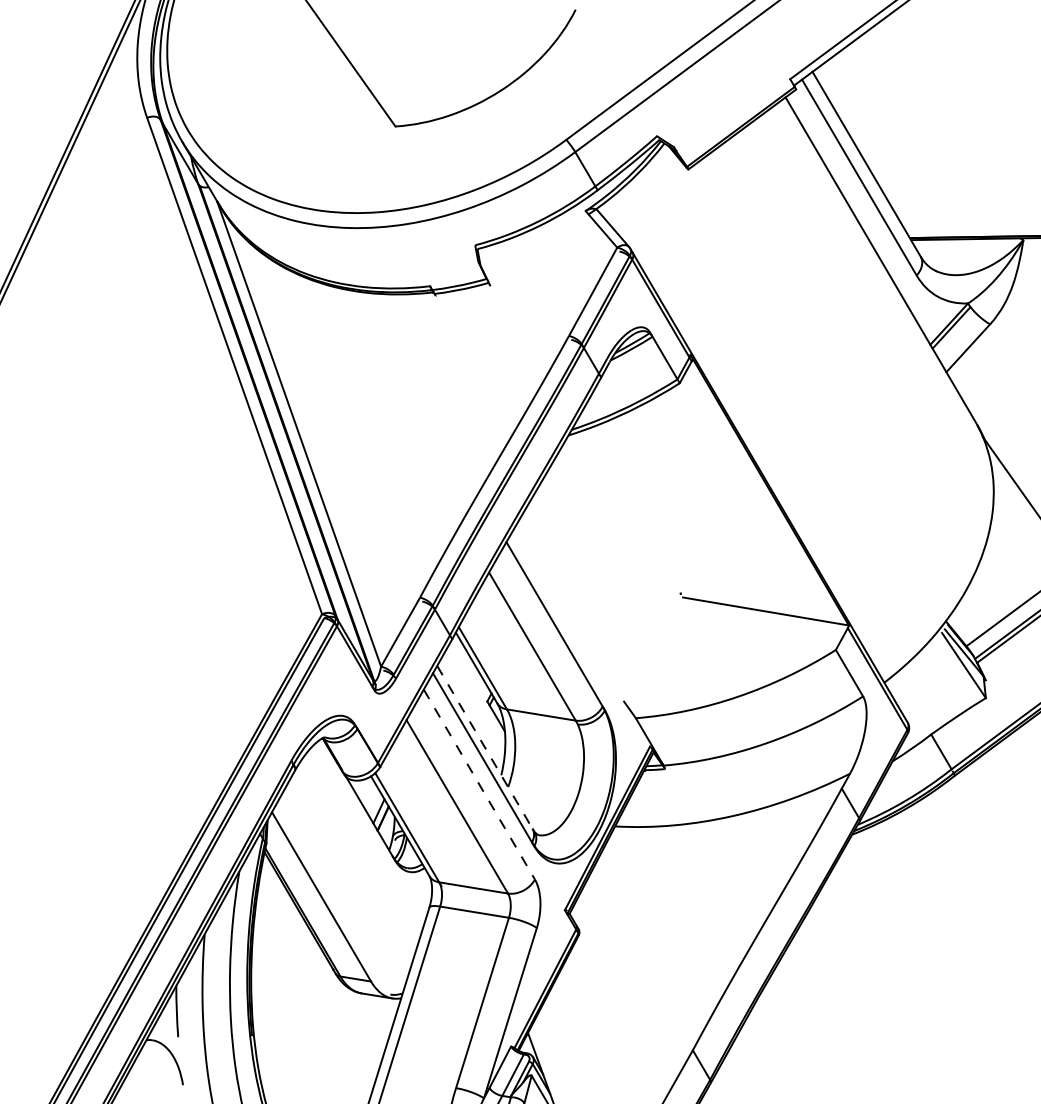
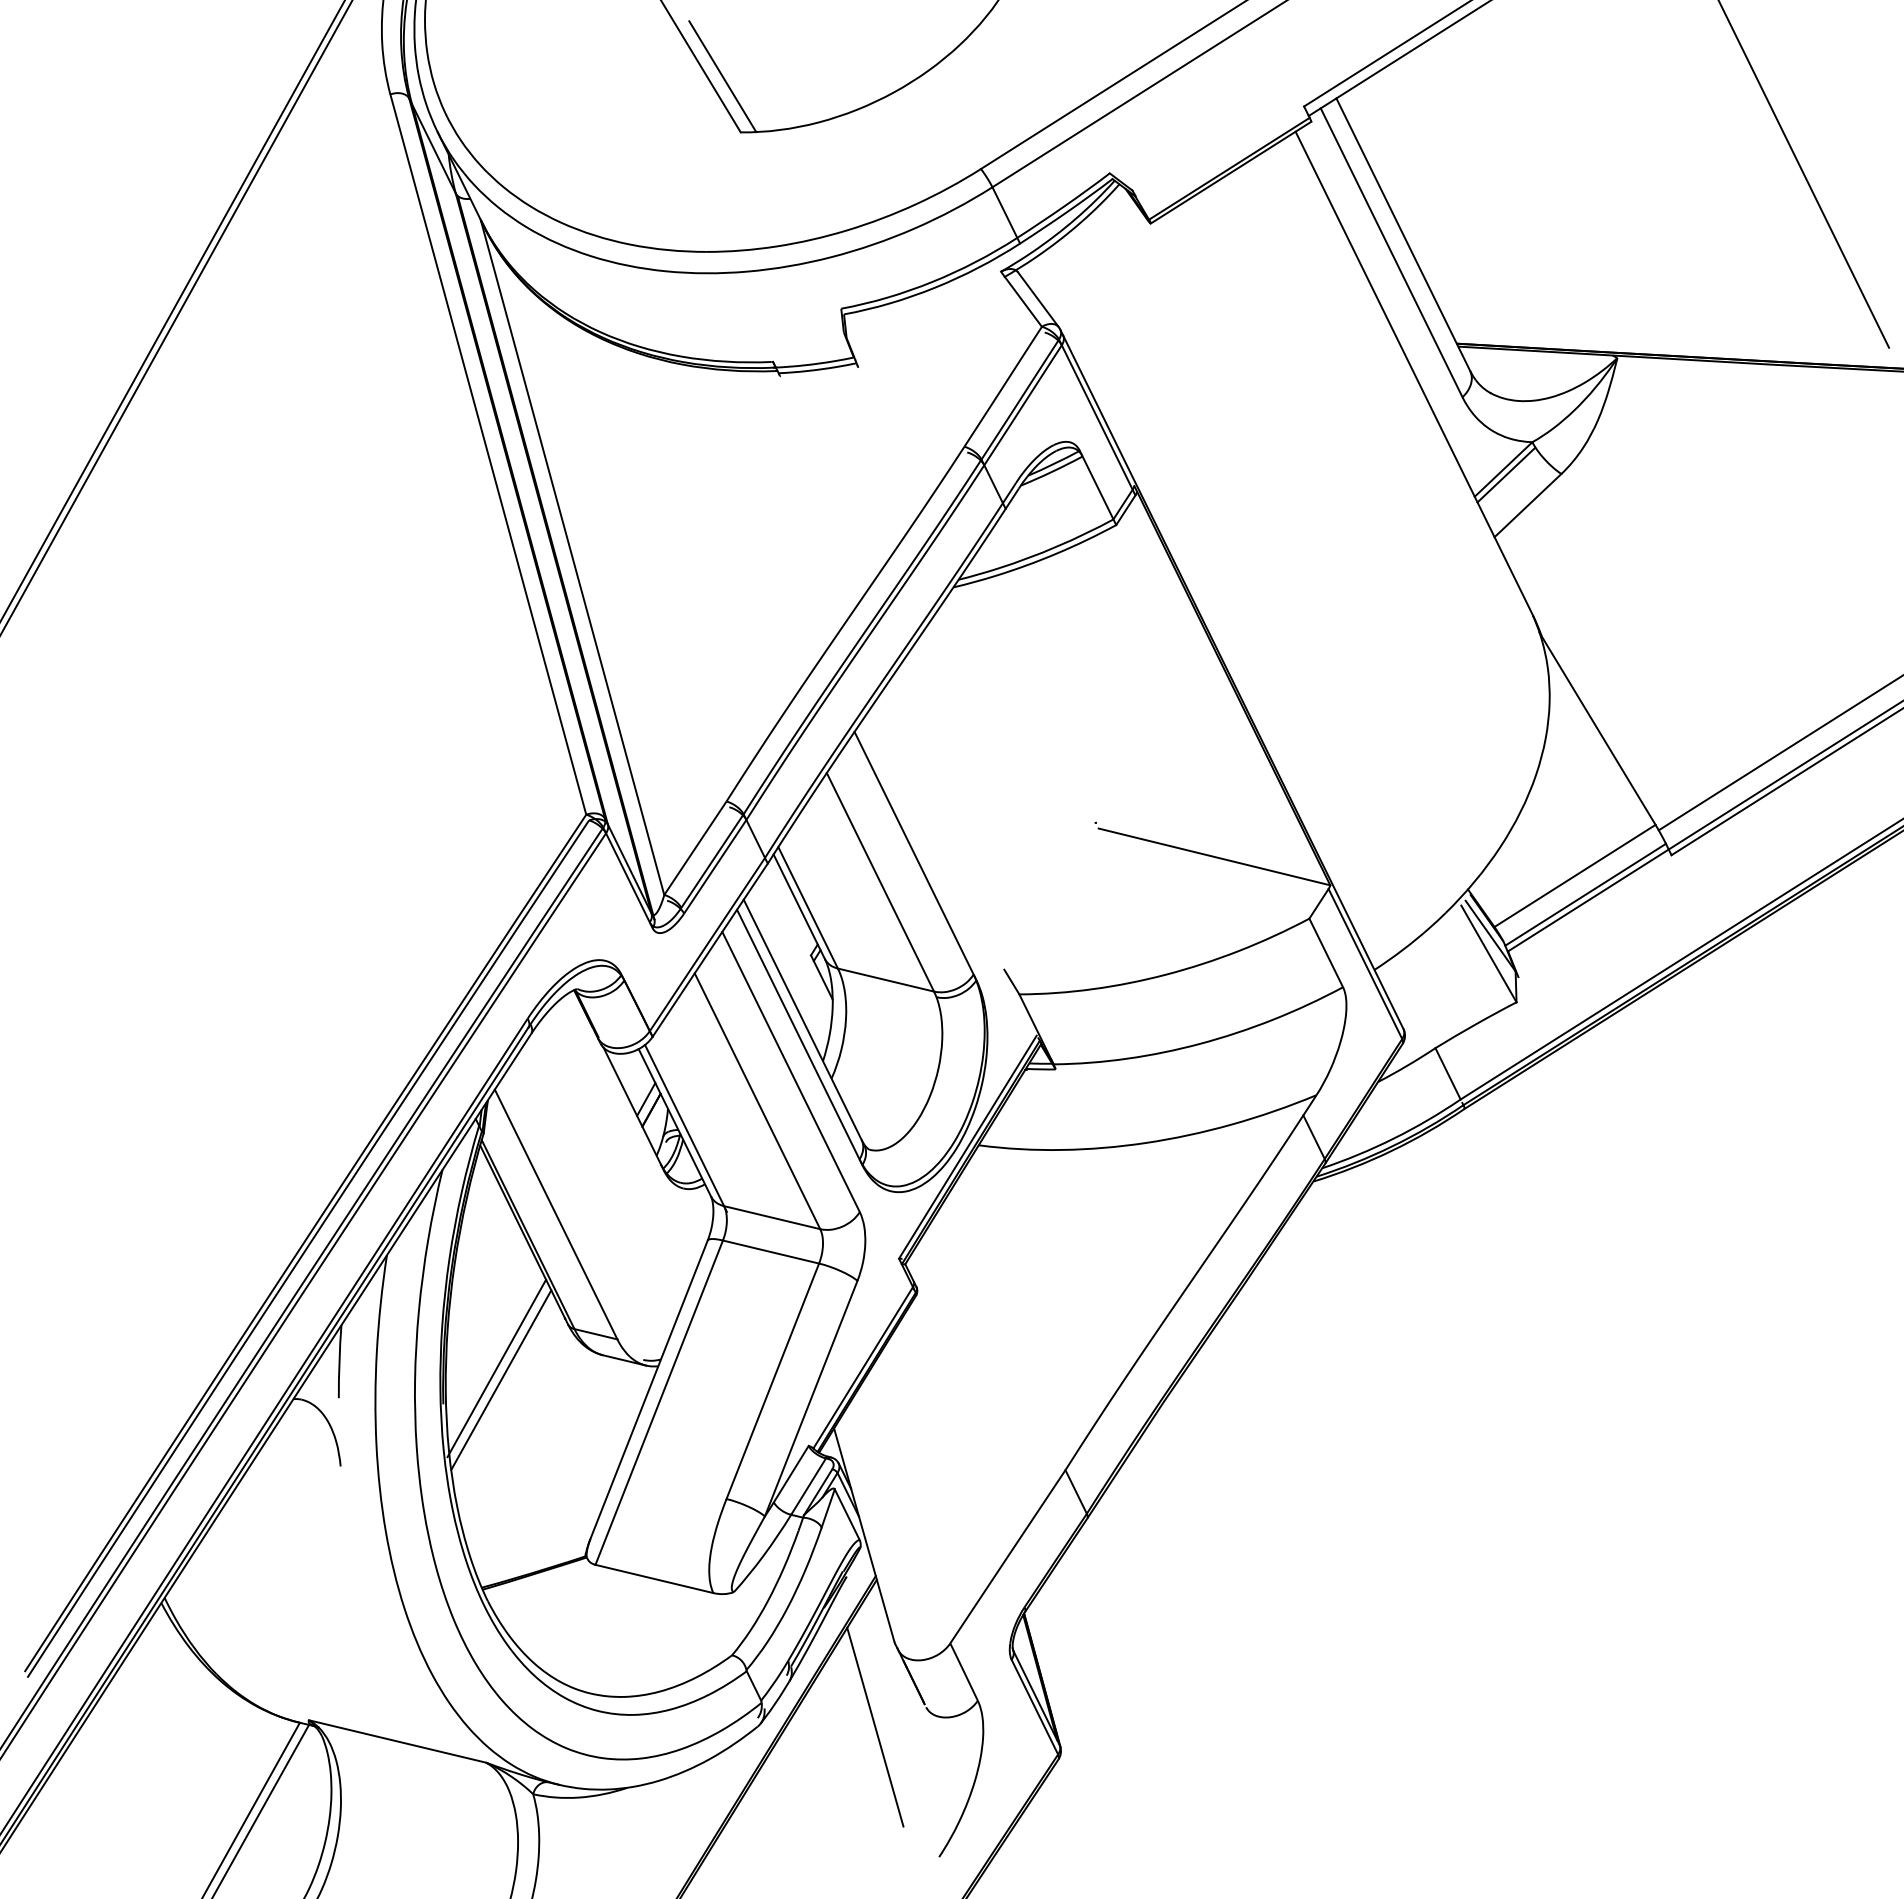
line: (379, 88) -> (722, 76), added
line: (484, 747) -> (802, 1019), dashed -> solid
line: (479, 784) -> (791, 1072), dashed -> solid
line: (287, 1008) -> (496, 1368), added
line: (291, 1015) -> (501, 1379), added

